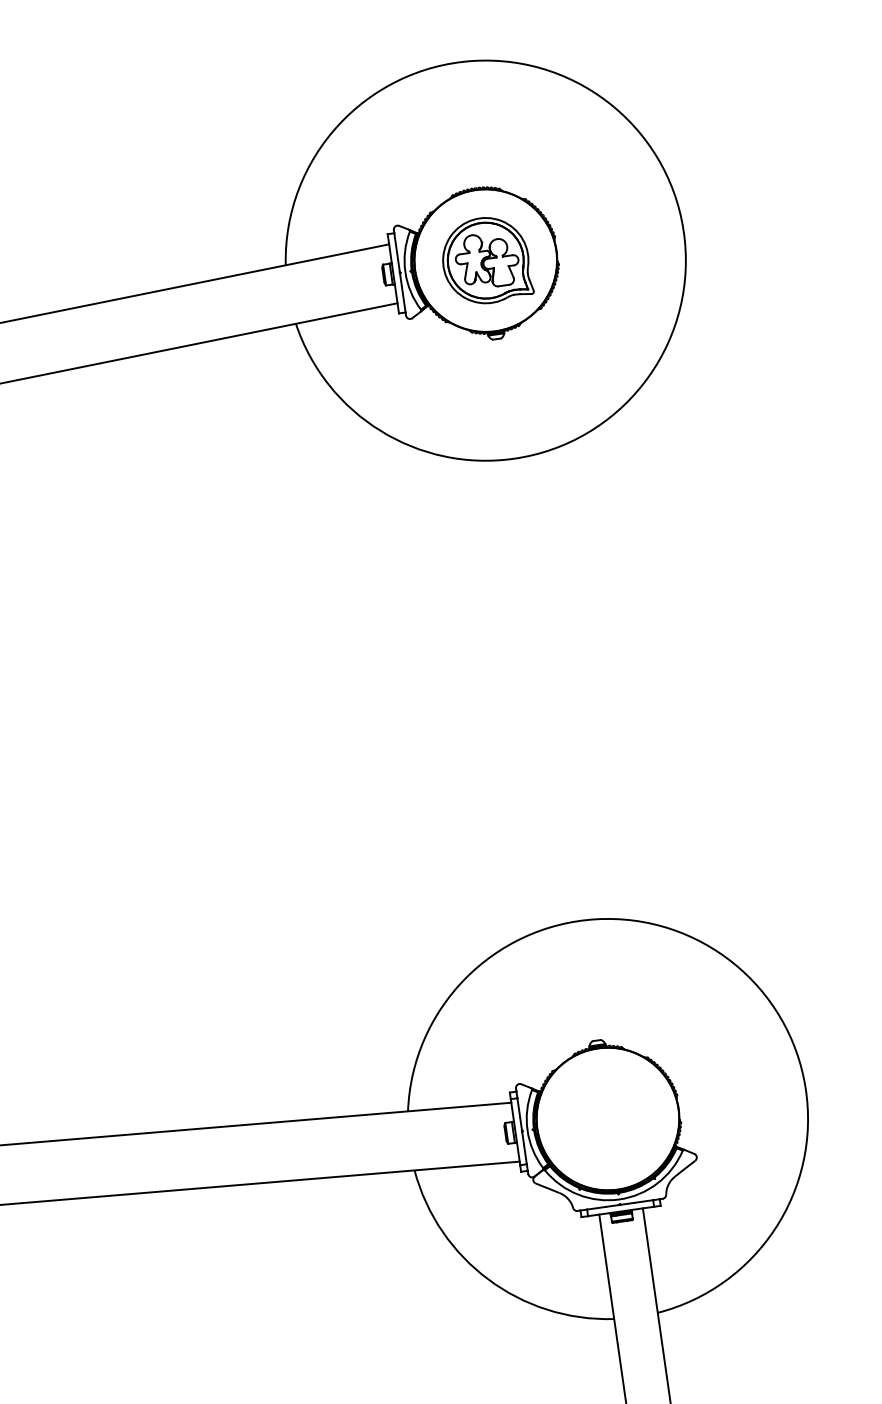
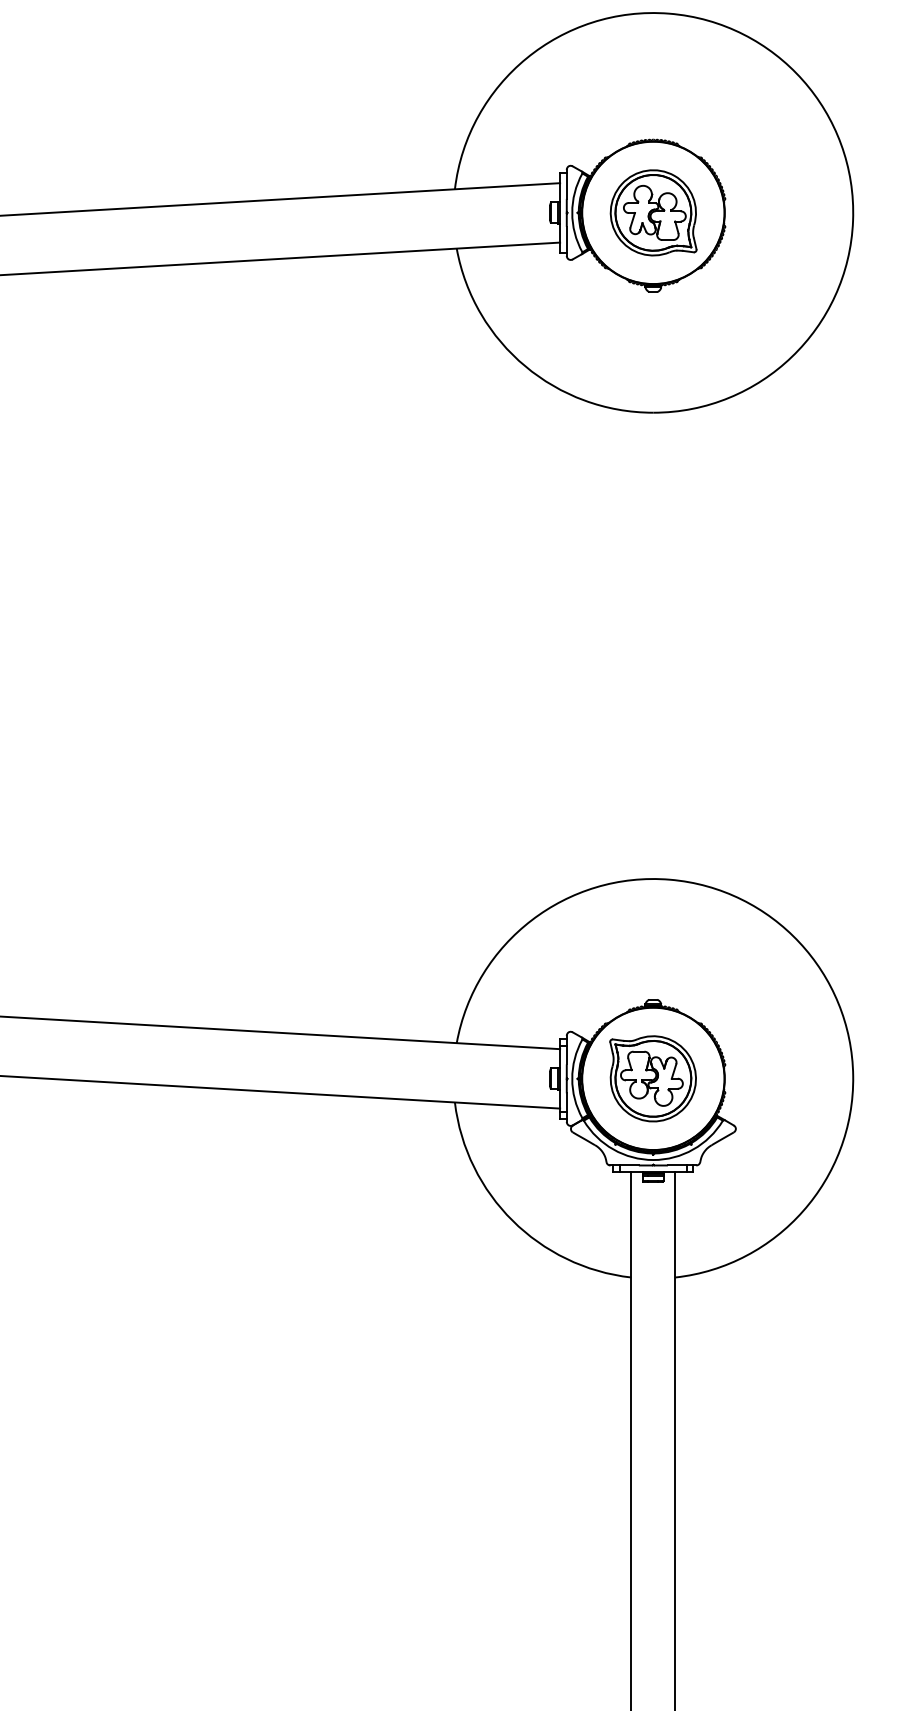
part: (607, 1118) -> (652, 1078), added

